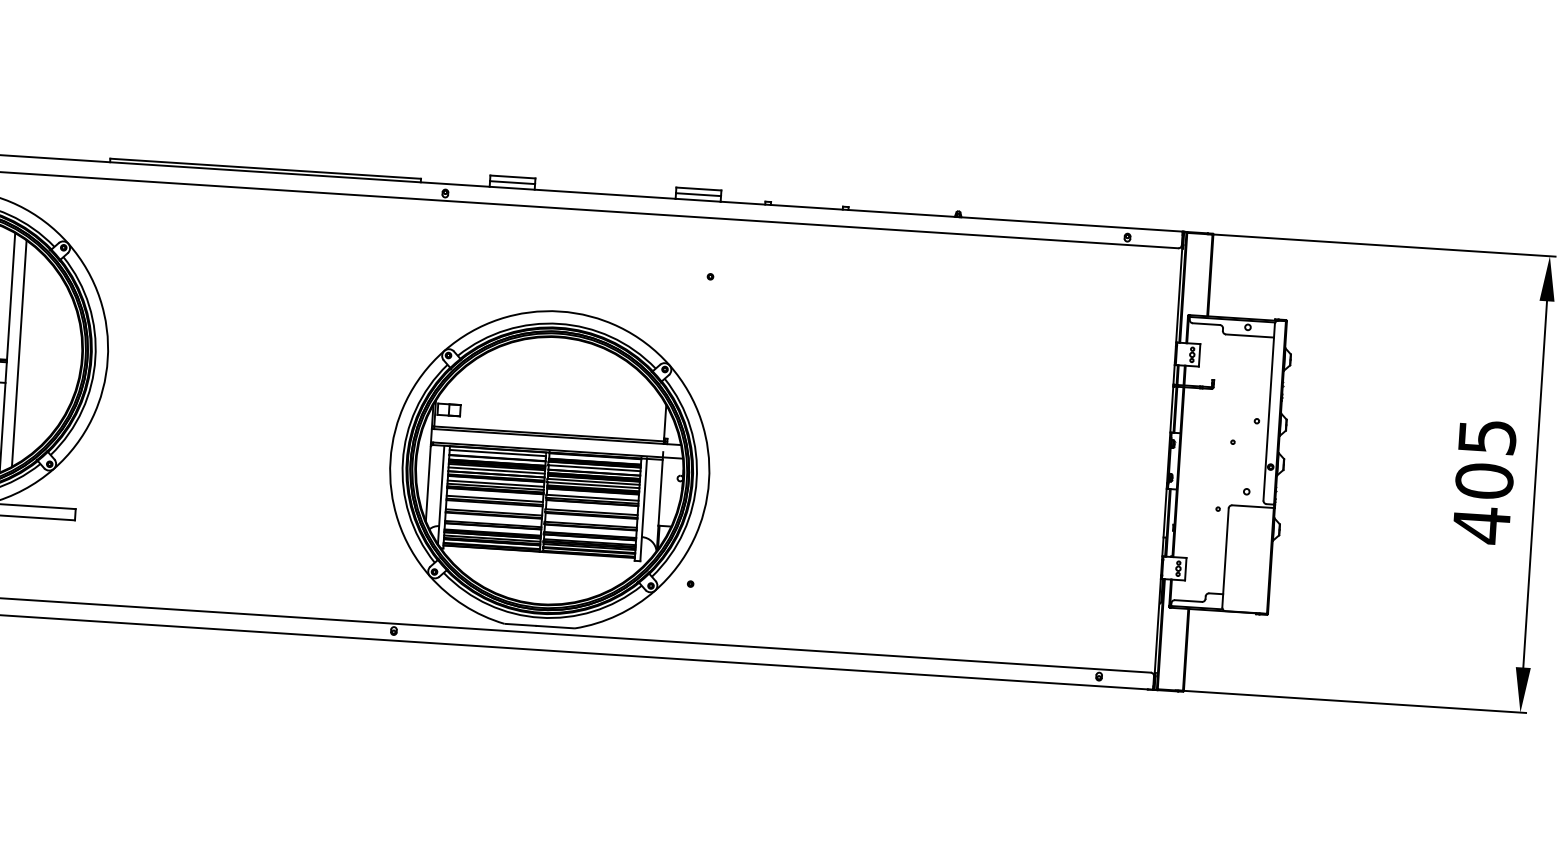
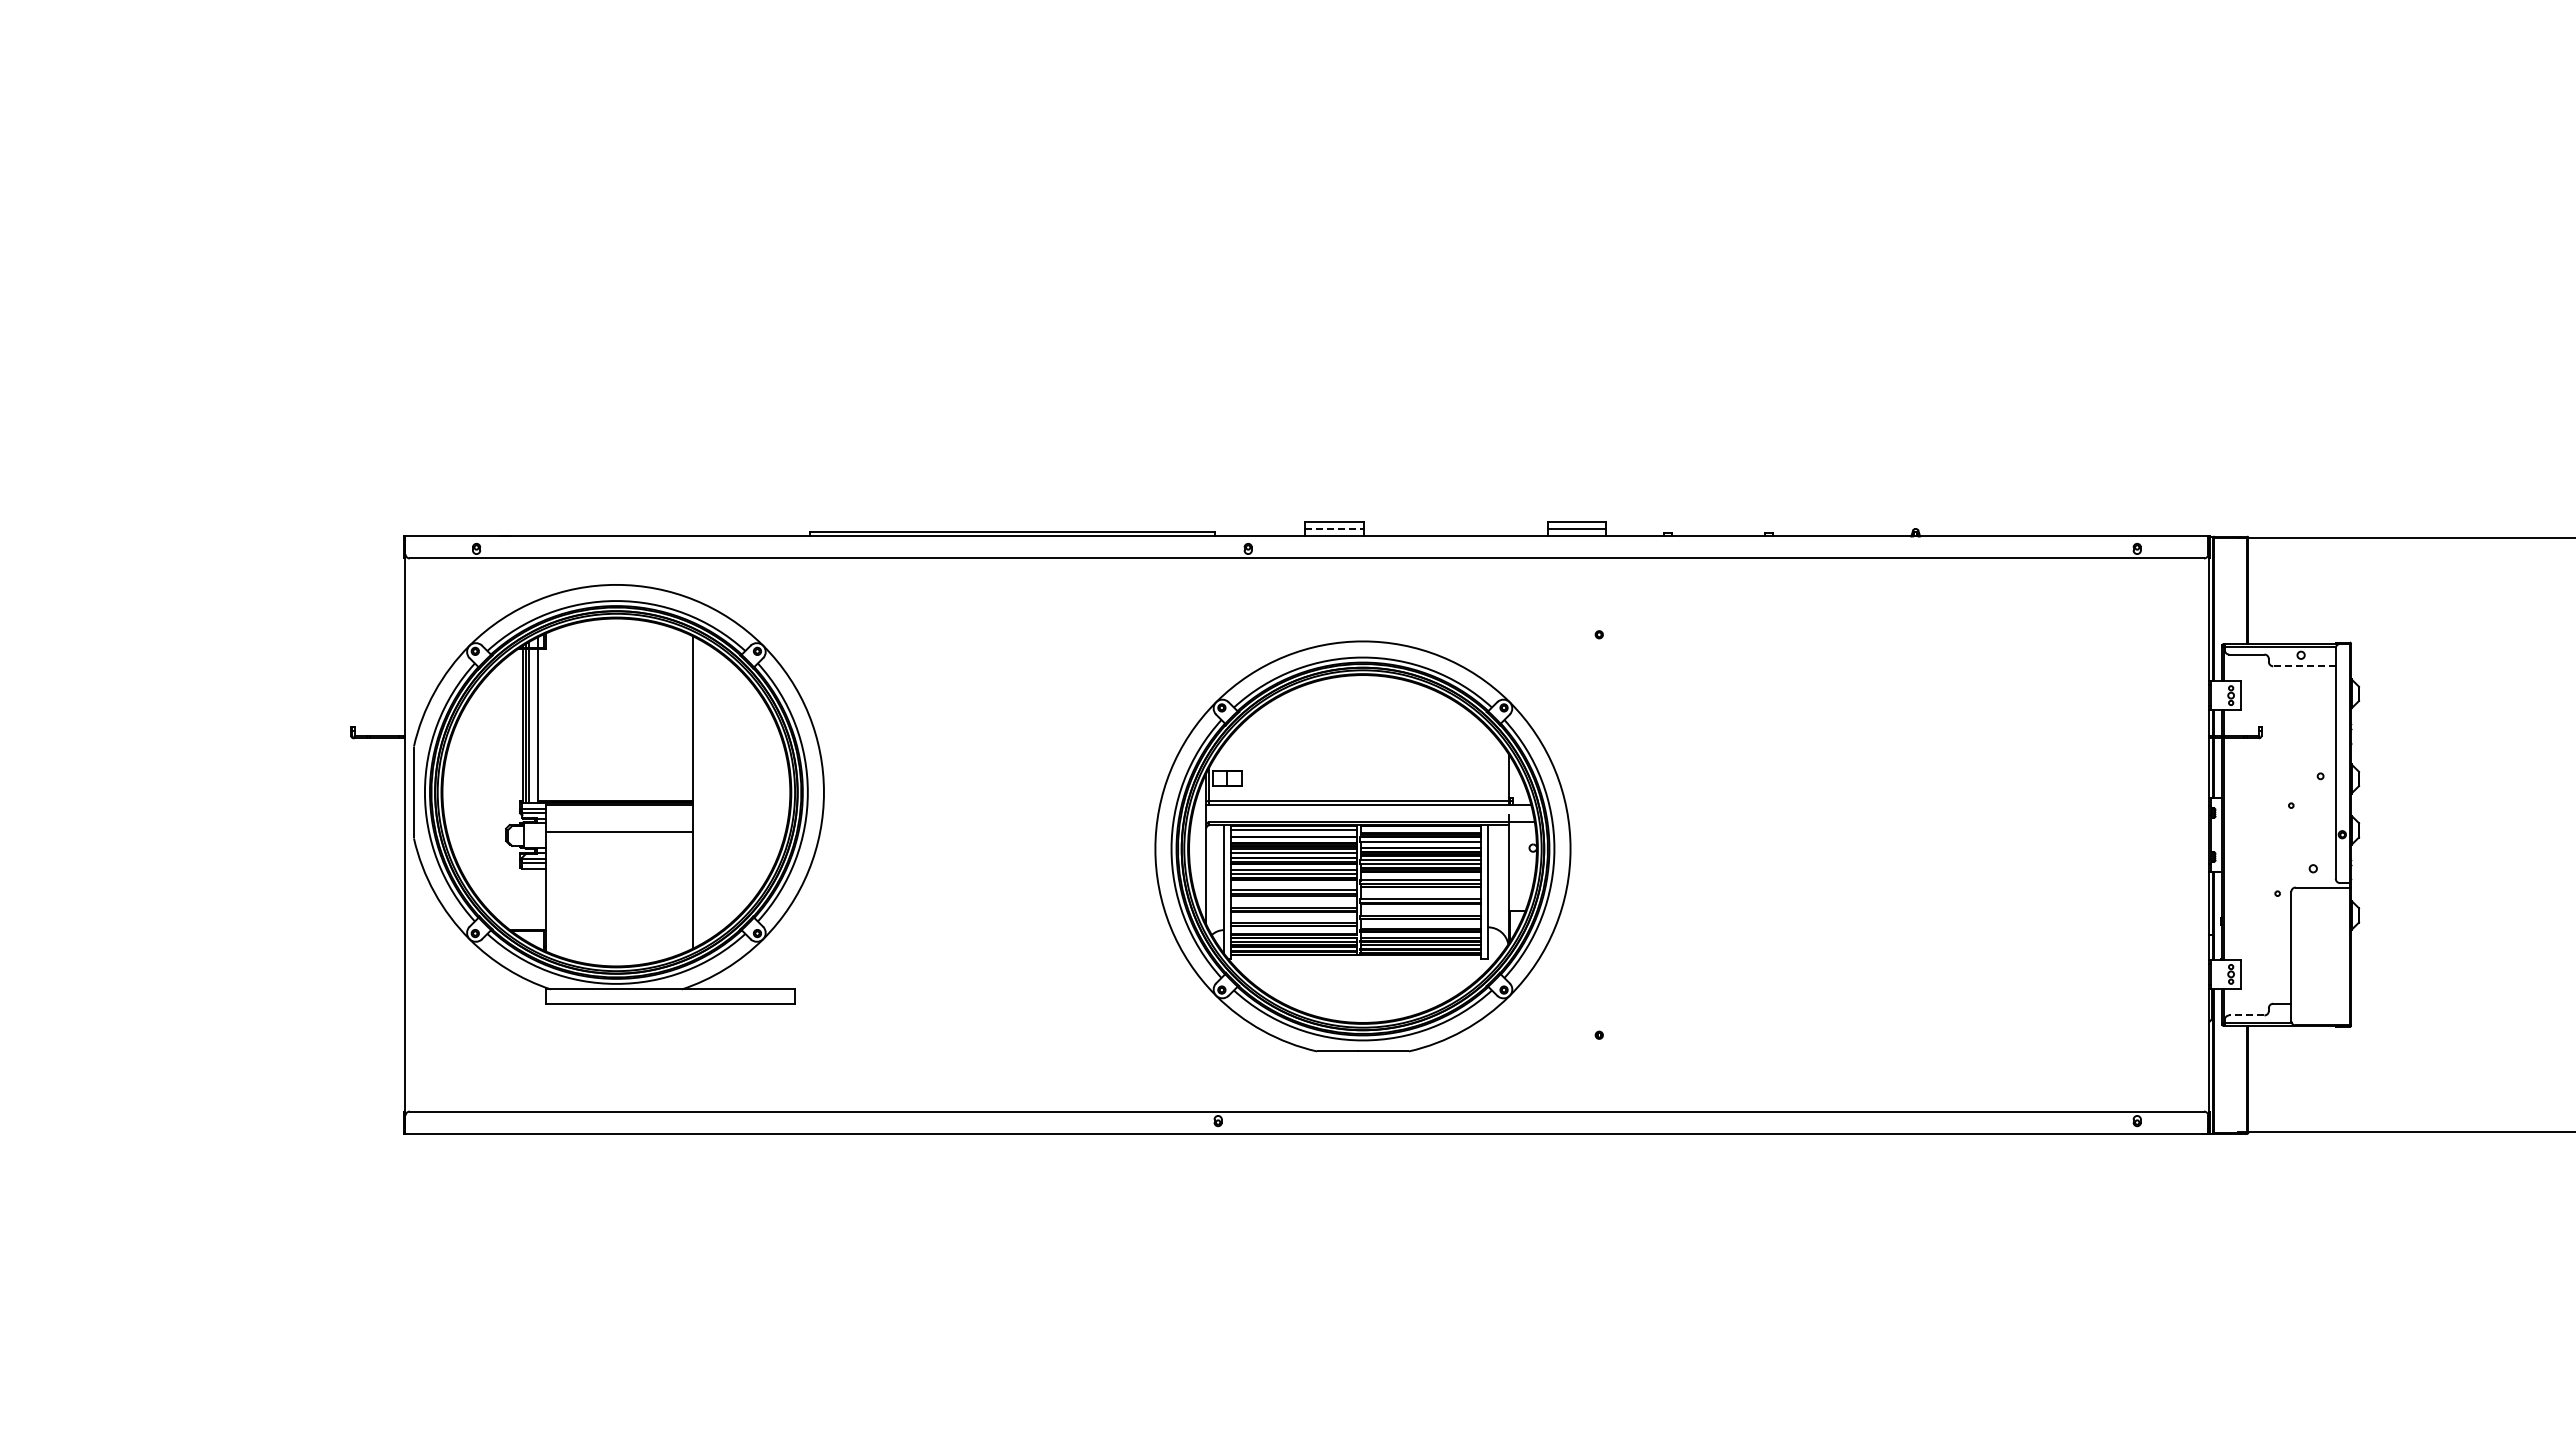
line: (513, 182) -> (1335, 529), solid -> dashed
line: (1250, 336) -> (2304, 666), solid -> dashed
line: (19, 353) -> (708, 792), removed
part: (549, 468) -> (1362, 846), moved
line: (1188, 601) -> (2246, 1015), solid -> dashed

